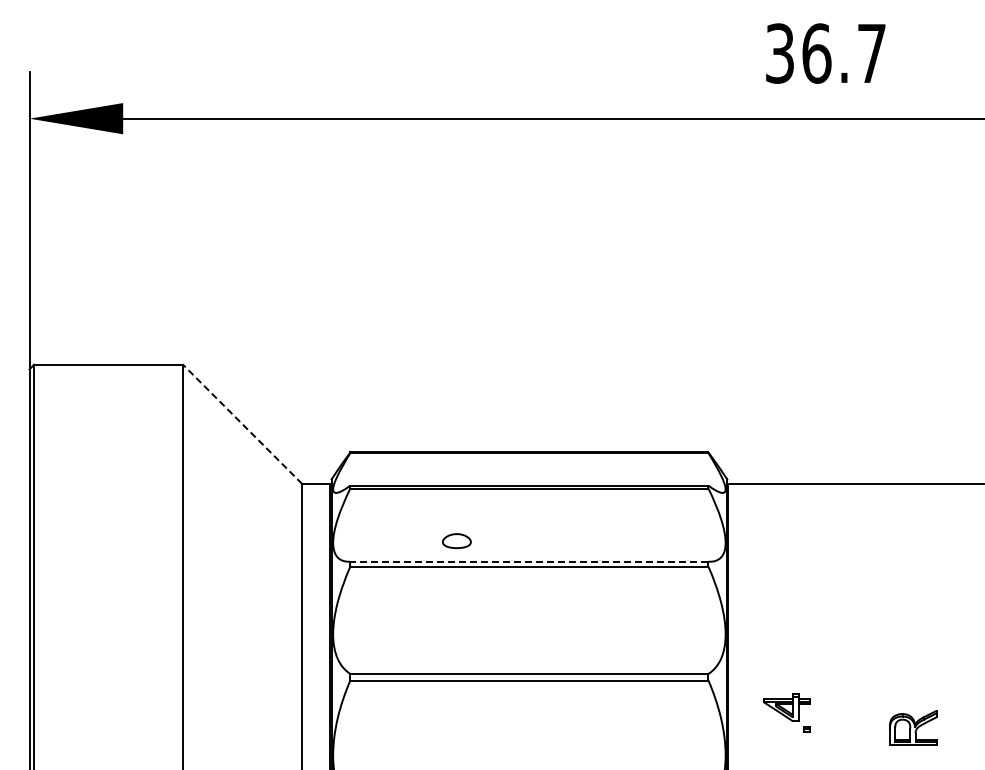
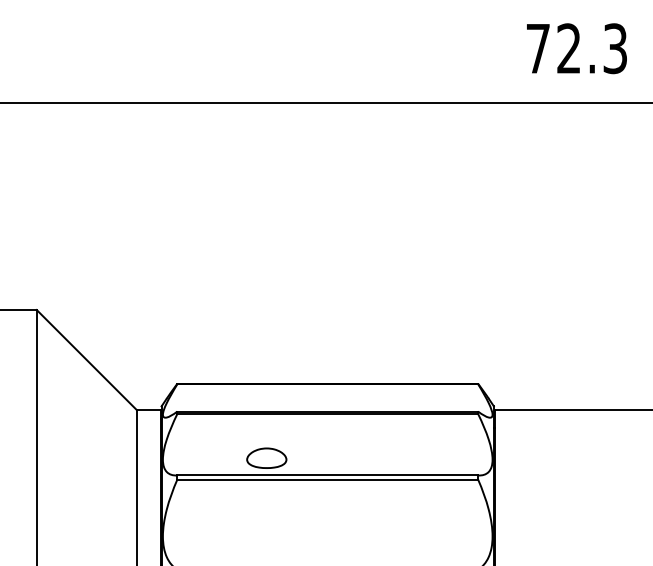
text: (825, 53) -> (576, 48), 36.7 -> 72.3
line: (242, 424) -> (86, 360), dashed -> solid
part: (456, 540) -> (266, 457), size x1.67
line: (528, 561) -> (326, 475), dashed -> solid

